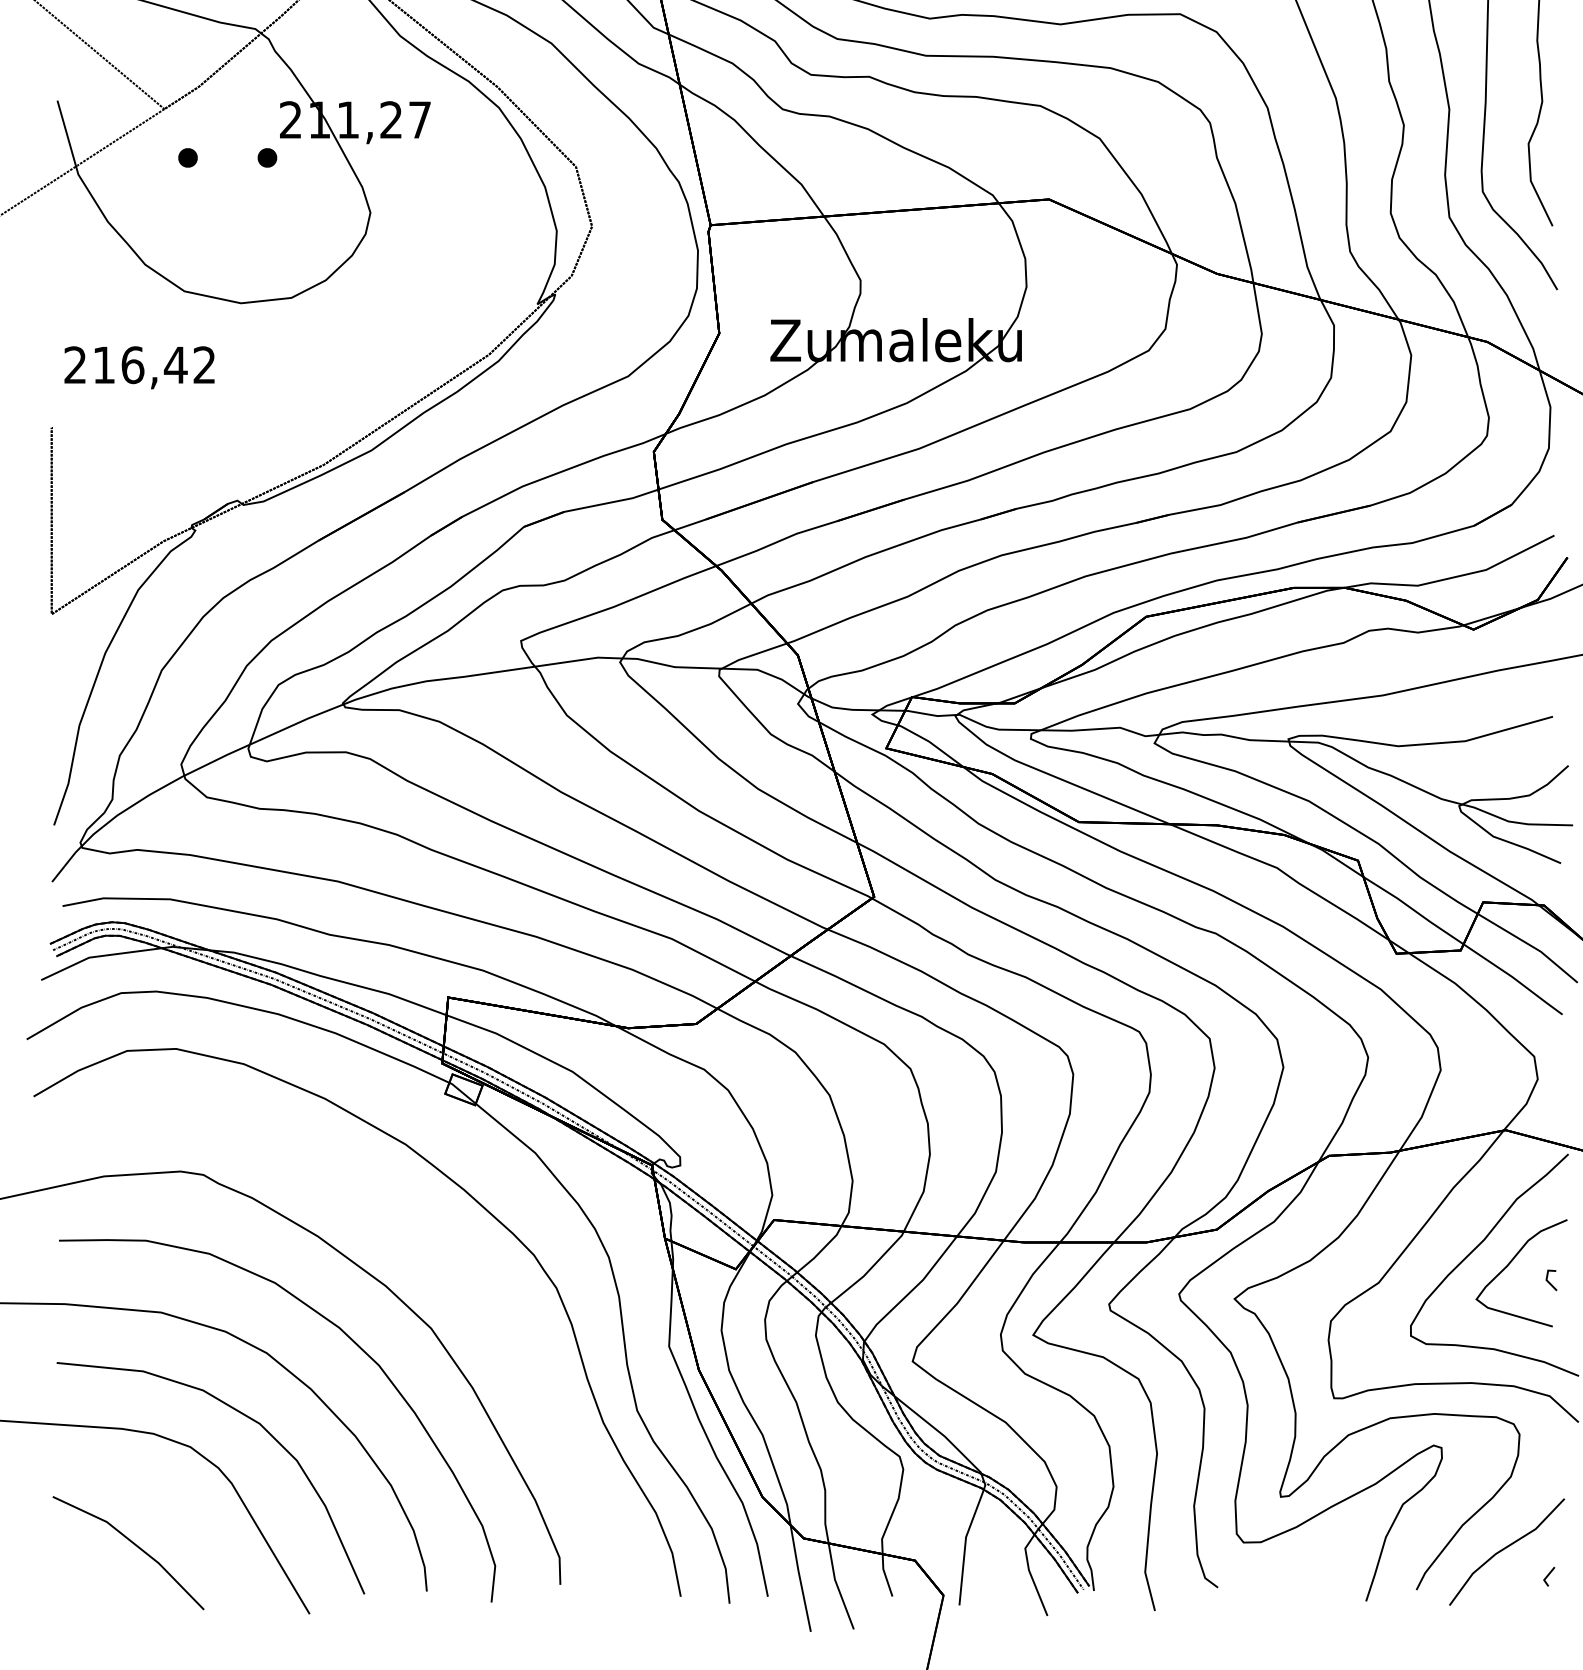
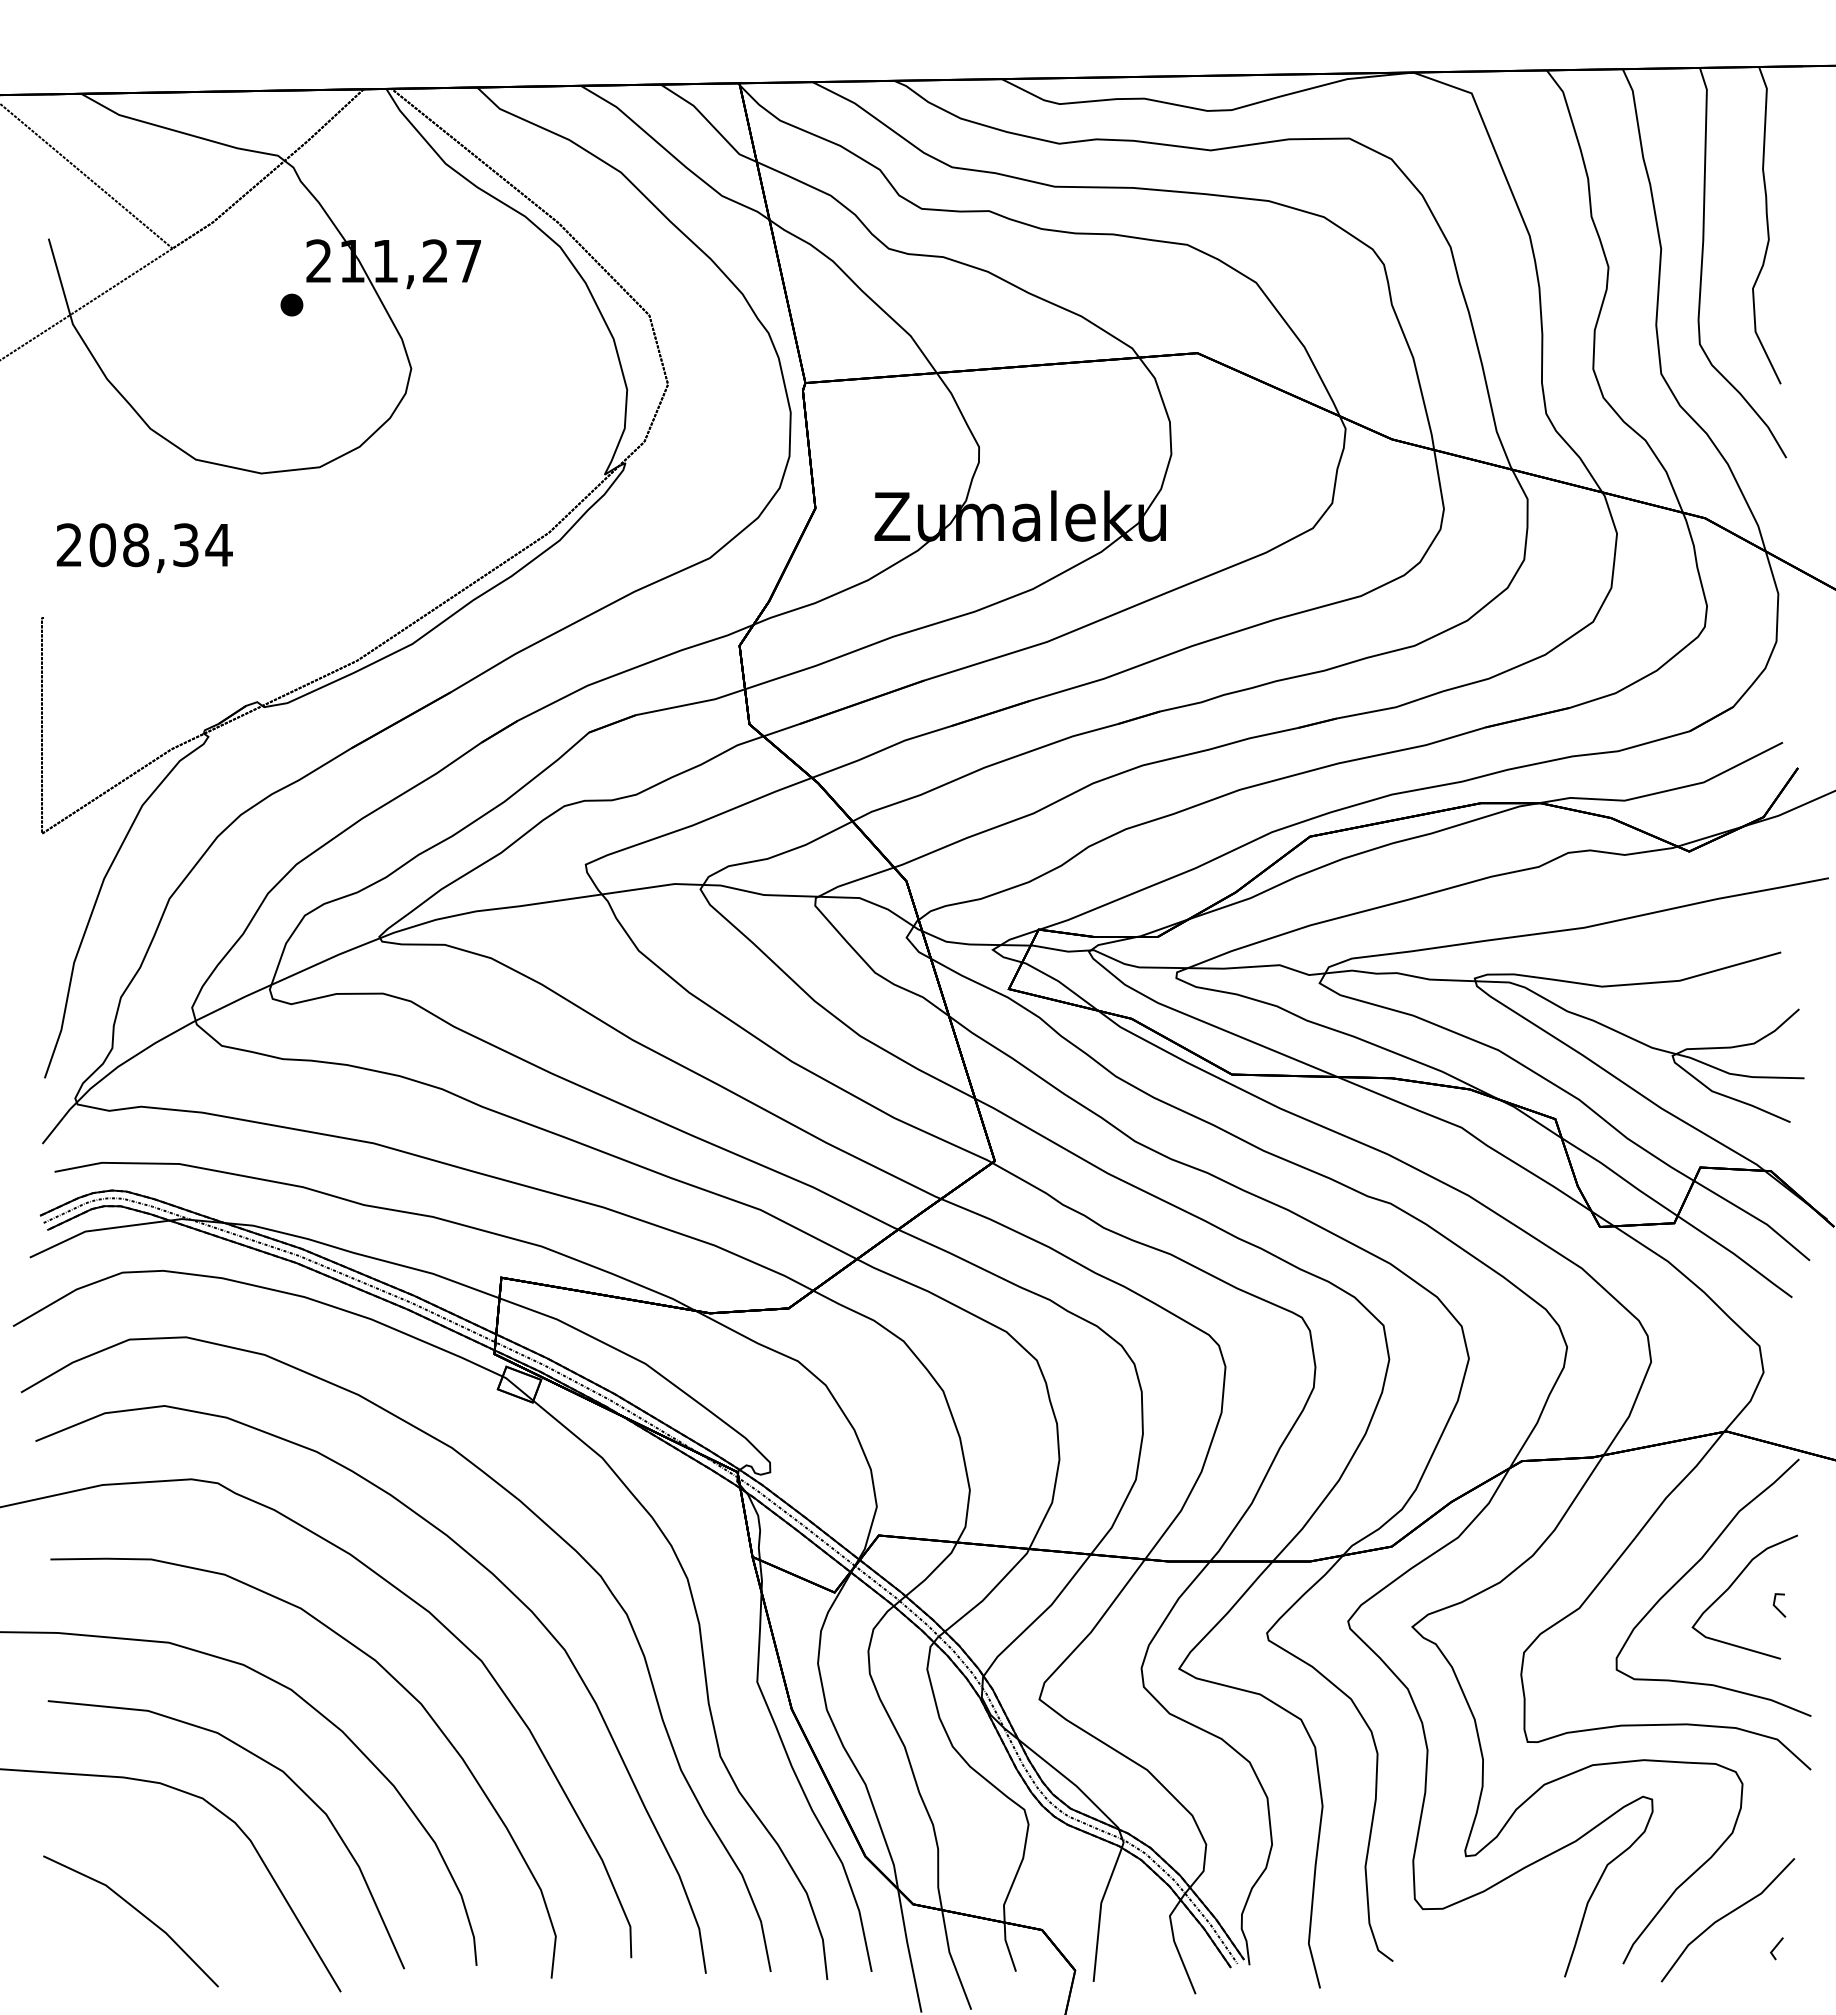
part: (187, 157) -> (199, 304), removed
text: (153, 365) -> (160, 545), 216,42 -> 208,34
curve: (429, 1245) -> (479, 1564), added

